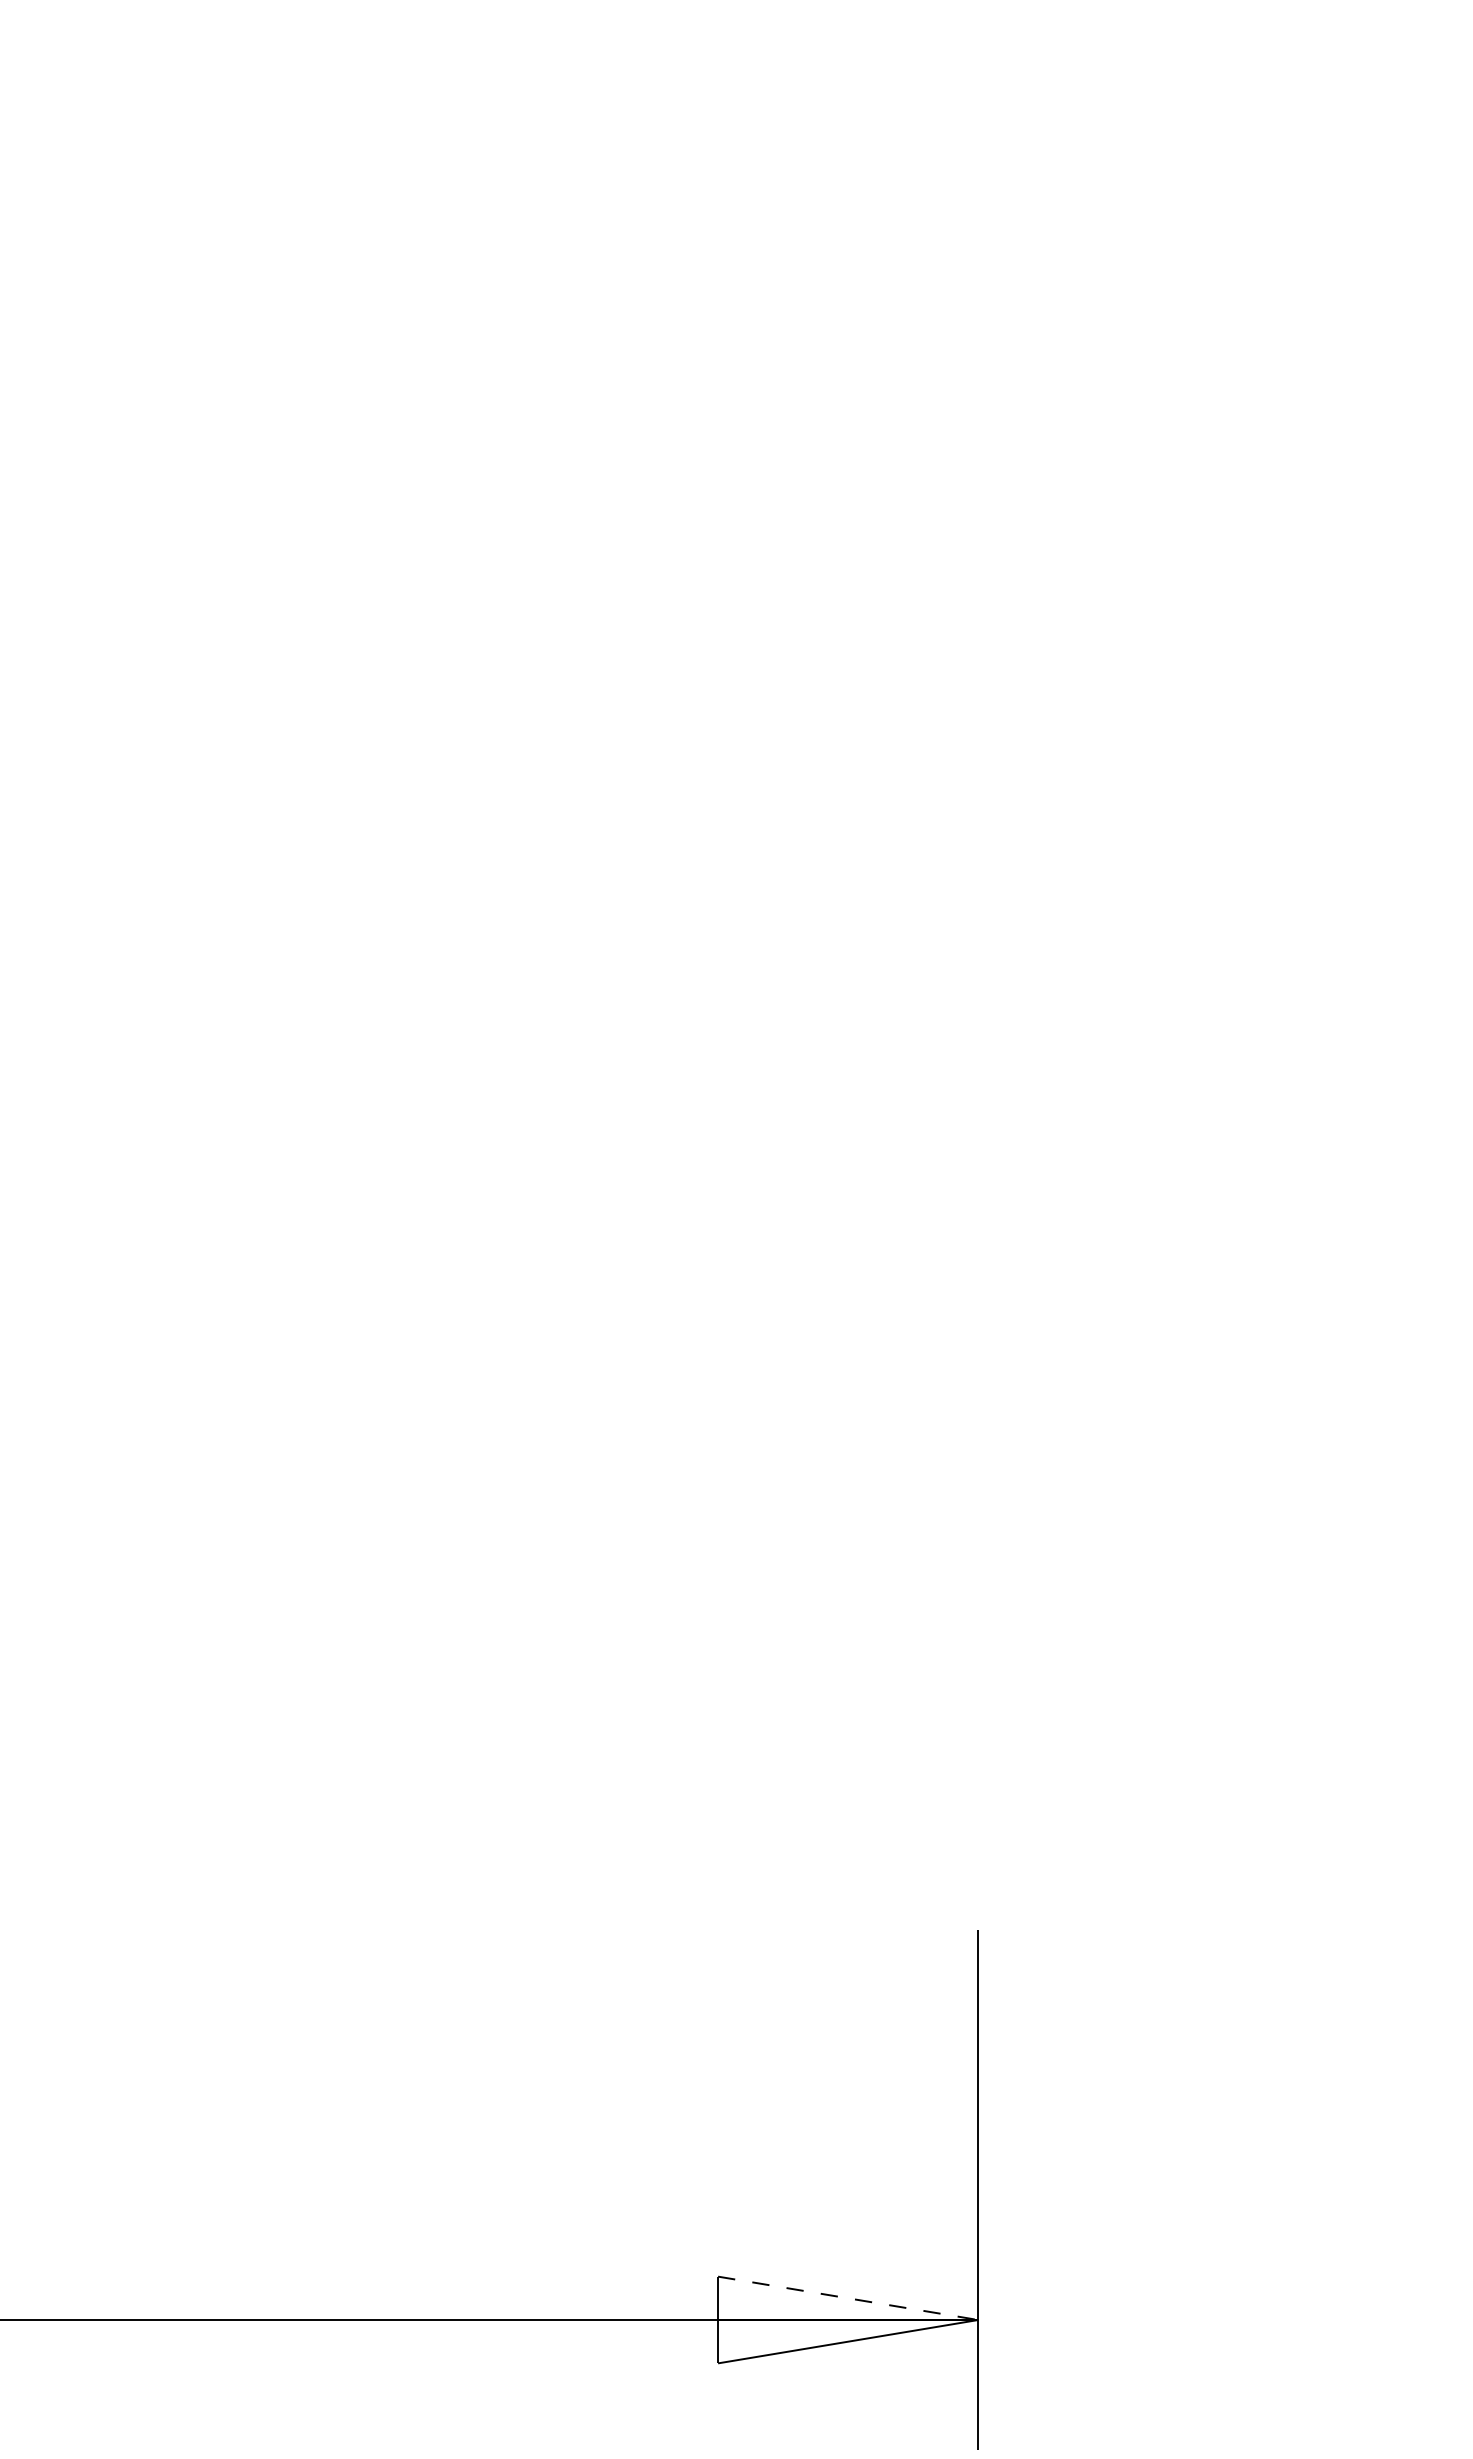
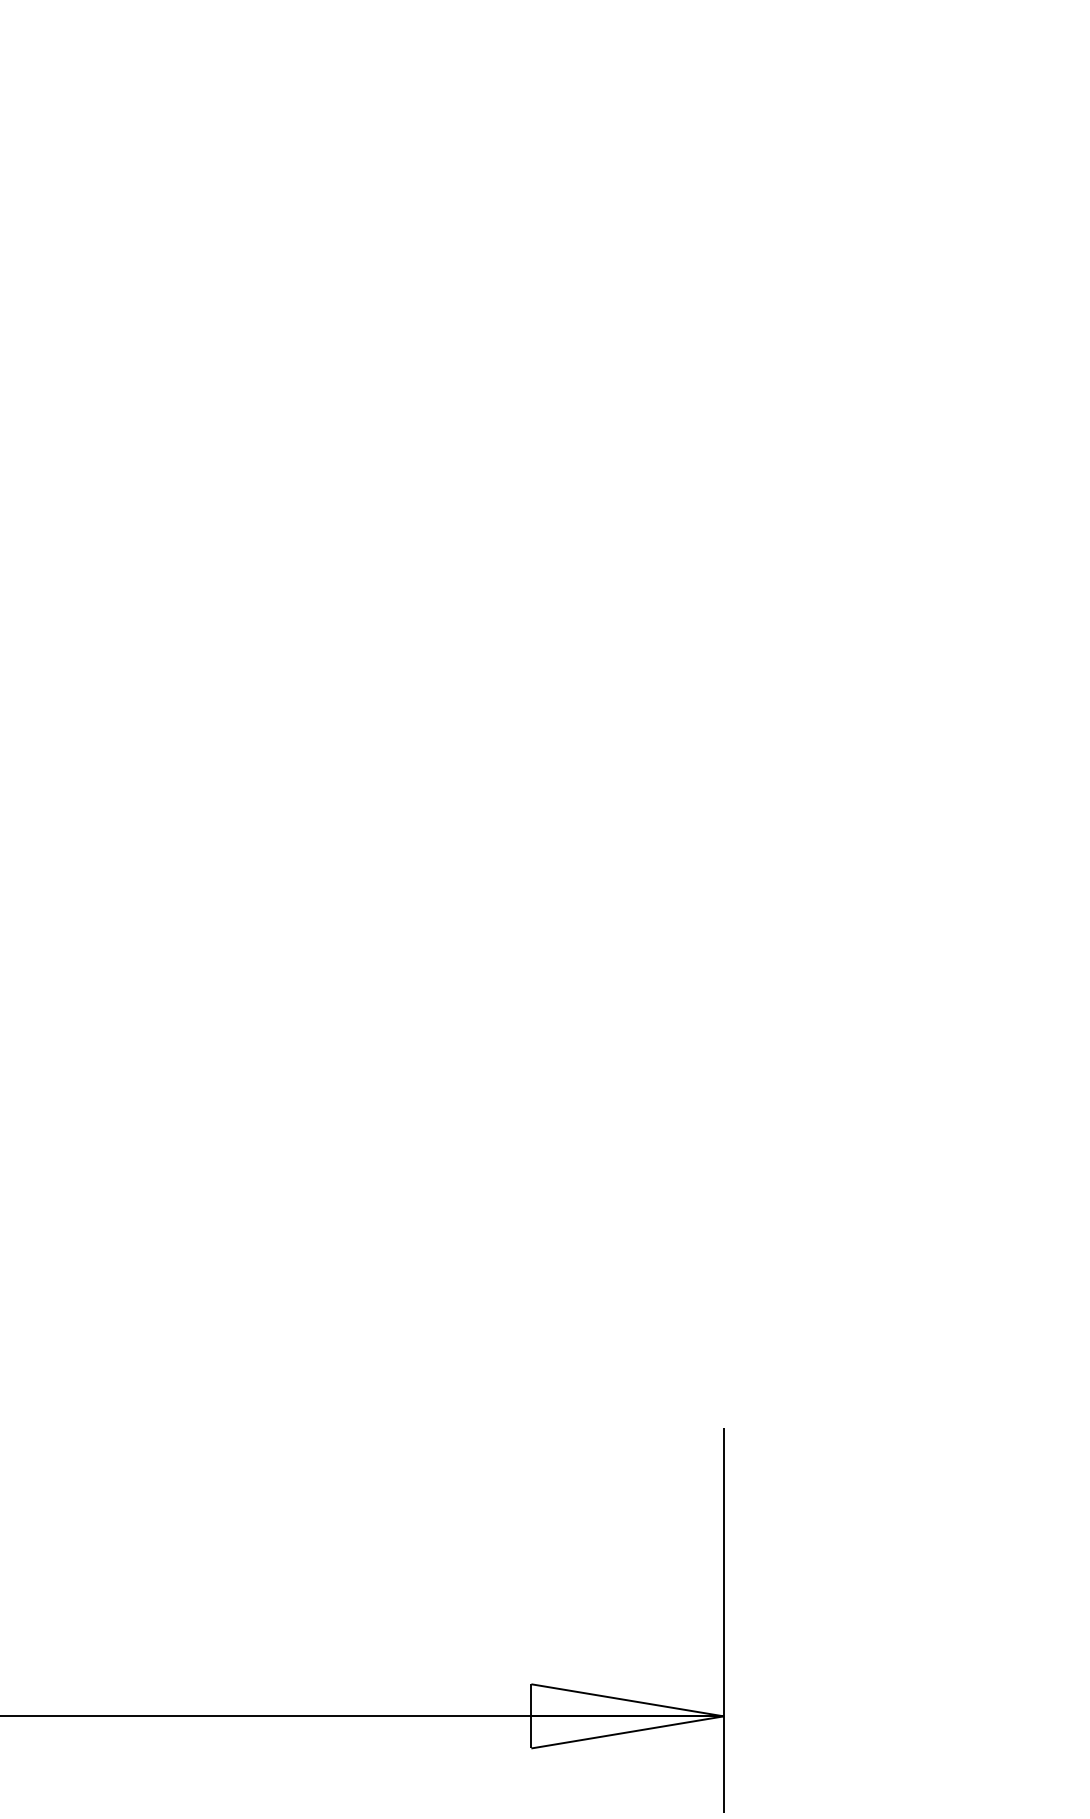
line: (848, 2298) -> (627, 1700), dashed -> solid

